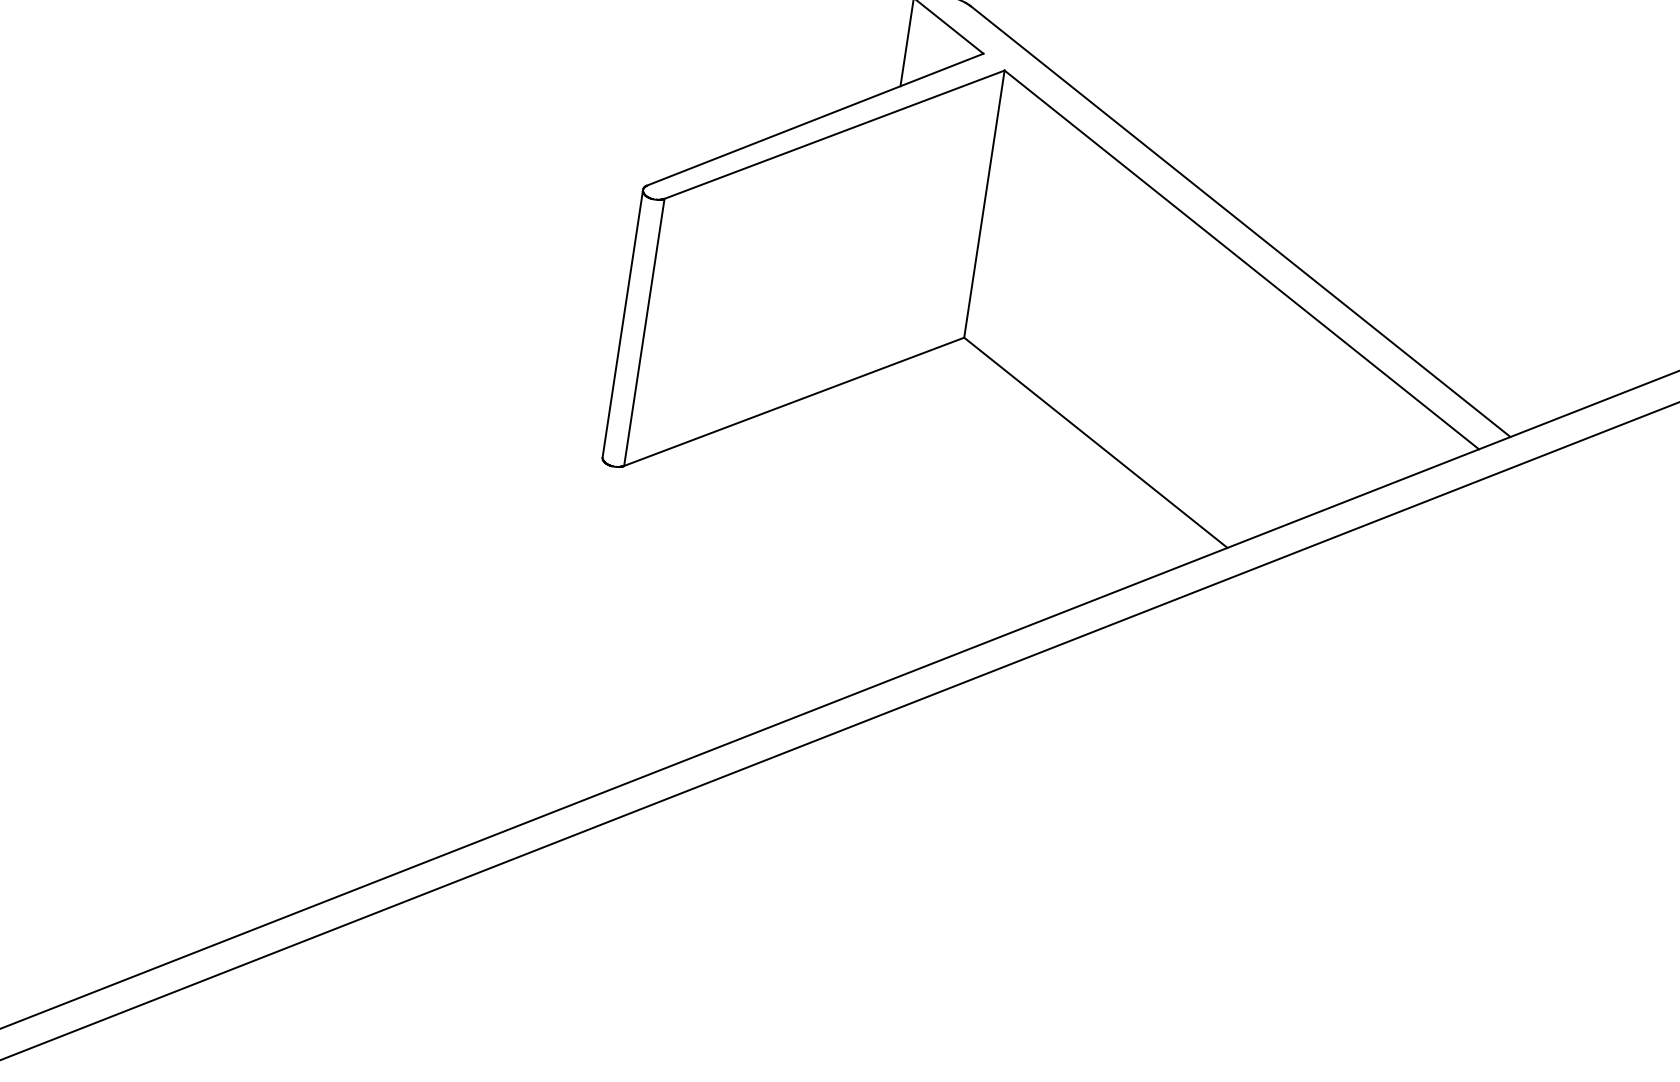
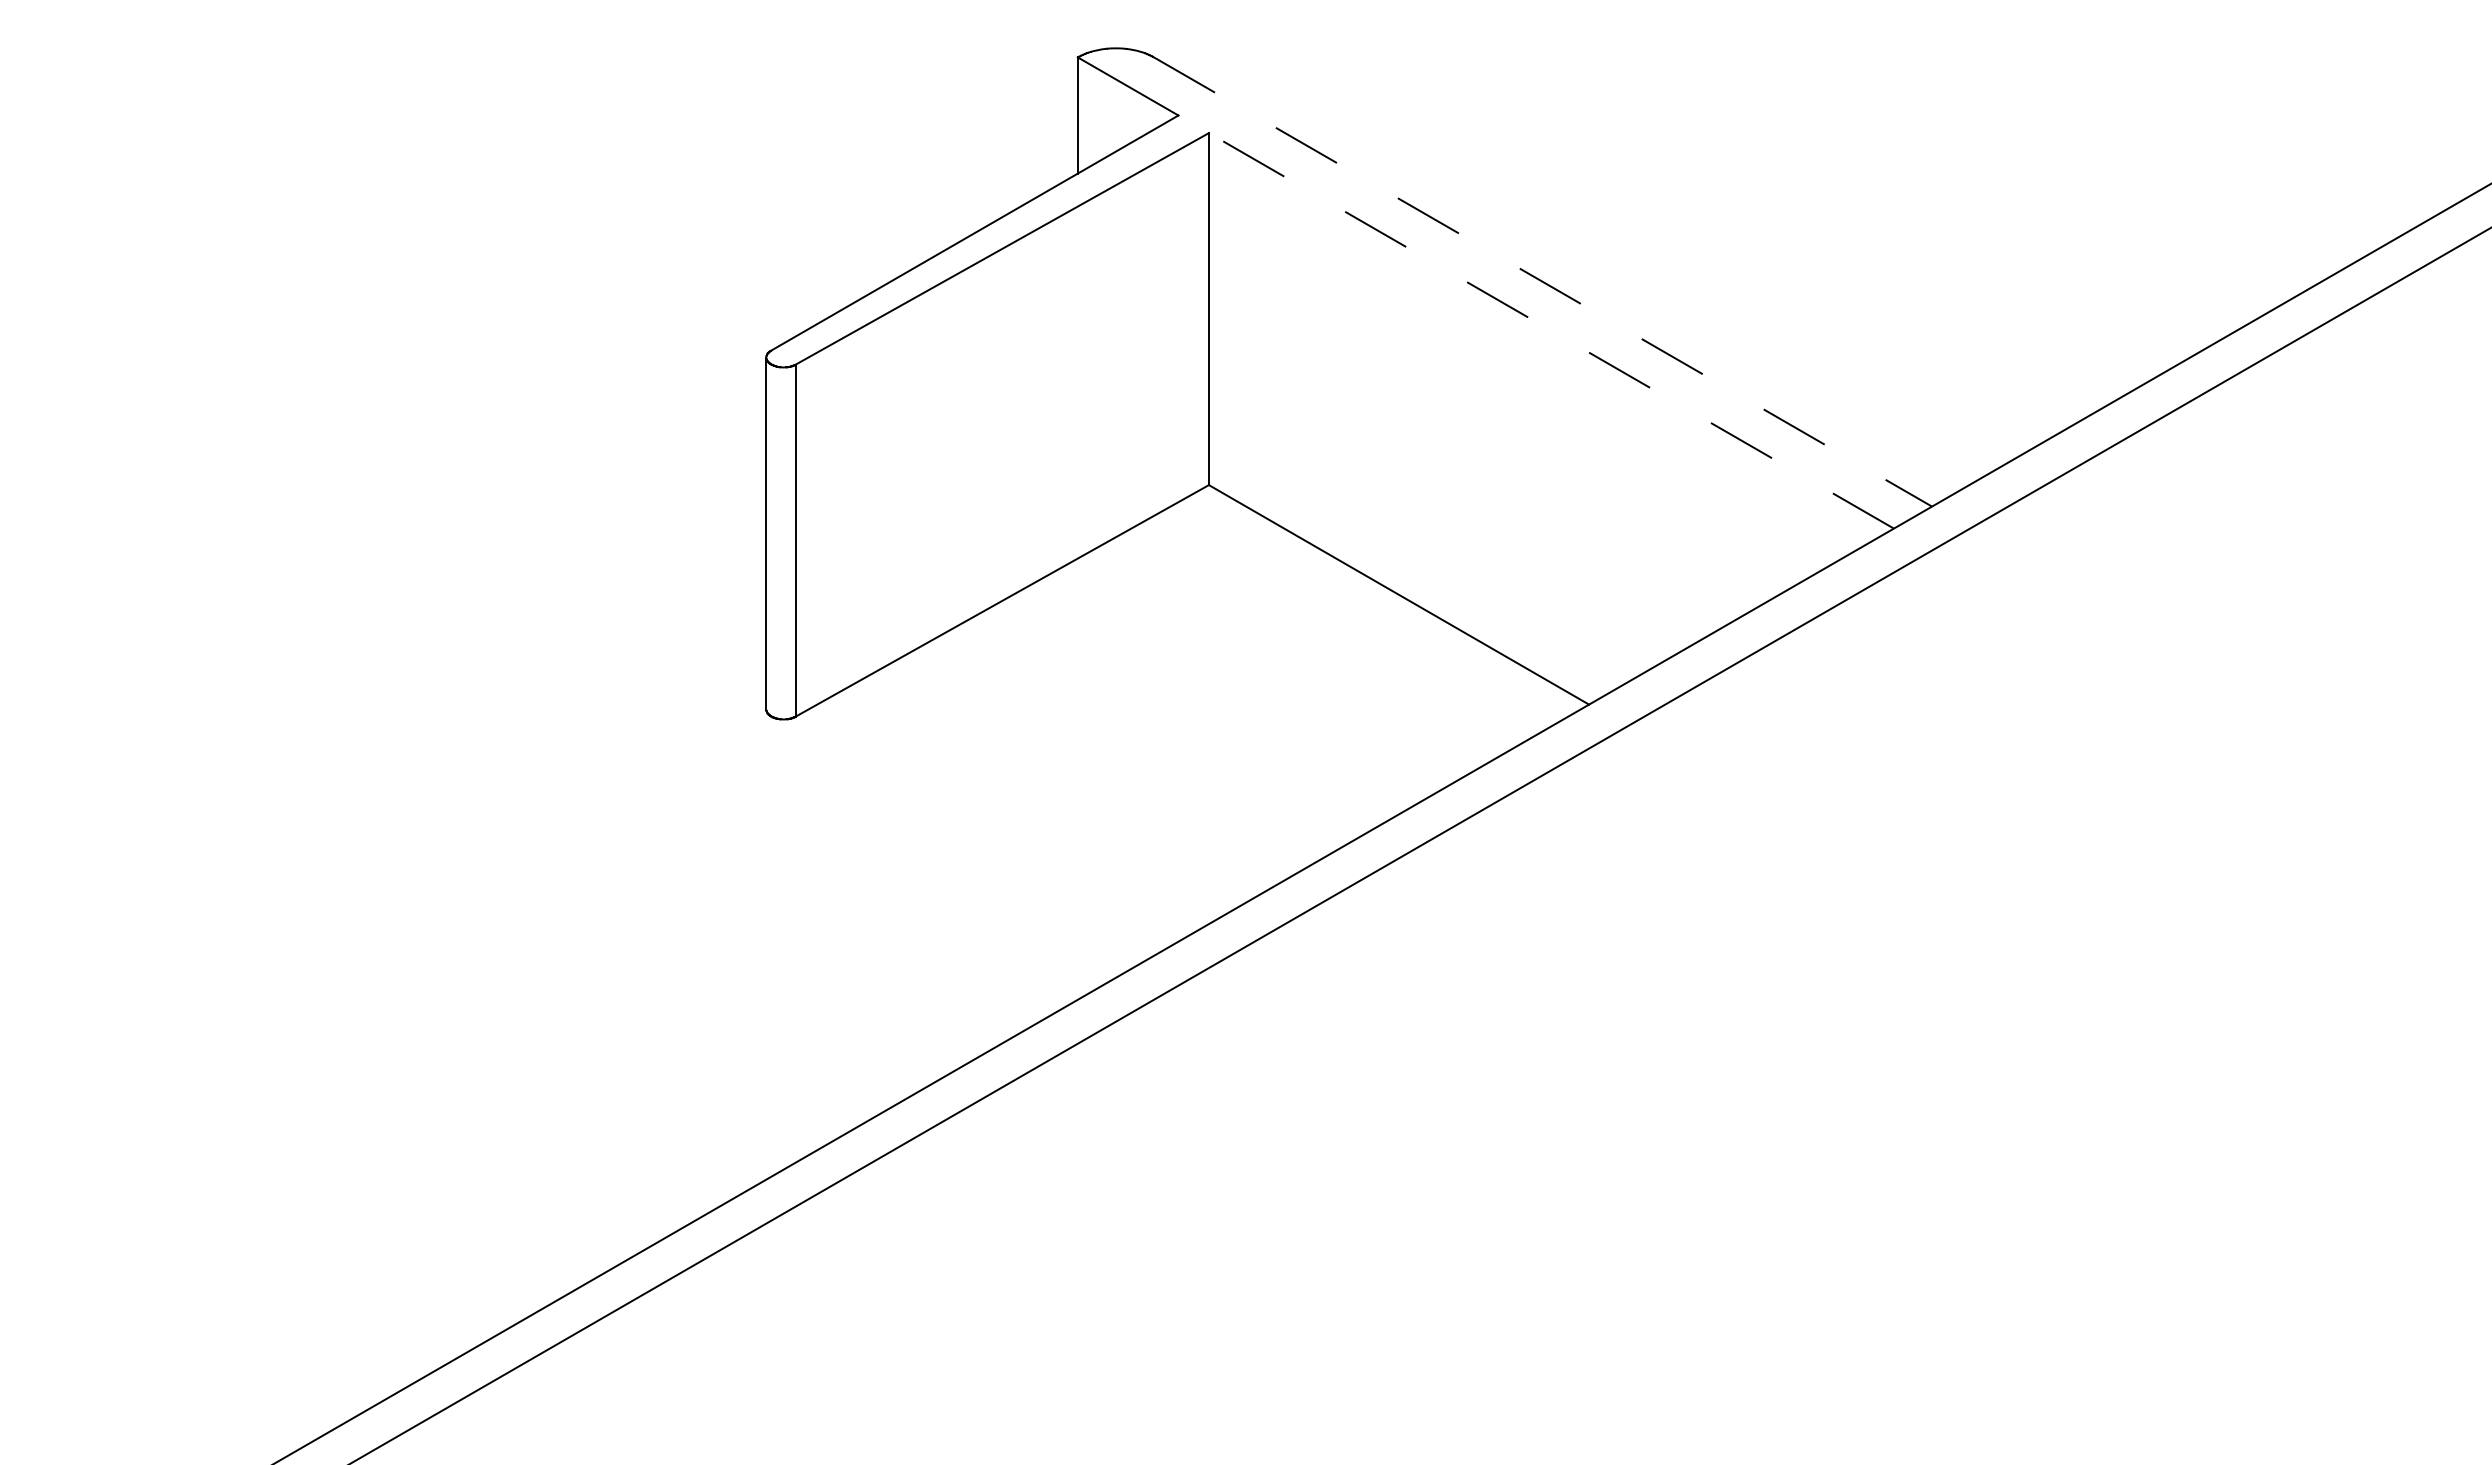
line: (1241, 222) -> (1543, 282), solid -> dashed
line: (1241, 259) -> (1550, 330), solid -> dashed

